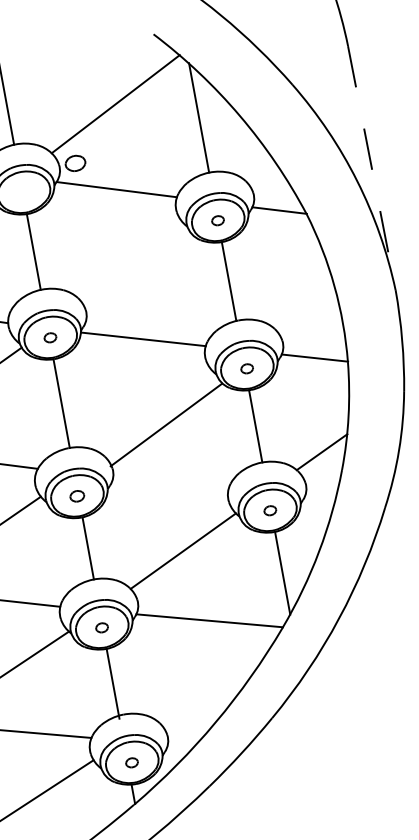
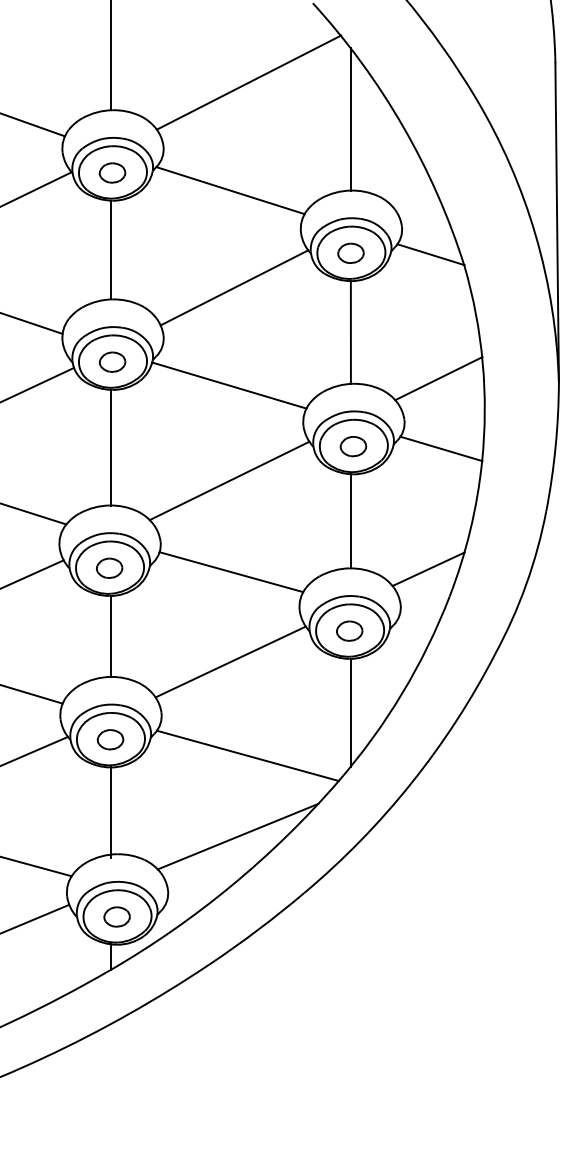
part: (75, 163) -> (112, 172), moved
line: (372, 168) -> (557, 223), dashed -> solid
part: (217, 220) -> (350, 252), size x1.67
line: (133, 263) -> (234, 287), added
line: (302, 304) -> (438, 378), added
part: (50, 337) -> (112, 361), size x1.67
part: (247, 368) -> (353, 446), size x1.67
line: (166, 424) -> (229, 480), moved
line: (171, 482) -> (231, 572), added
part: (77, 495) -> (109, 567), size x1.43
part: (269, 510) -> (349, 630), size x1.67
part: (102, 627) -> (110, 739), size x1.67
line: (213, 684) -> (237, 836), added
part: (131, 762) -> (116, 916), size x1.67

